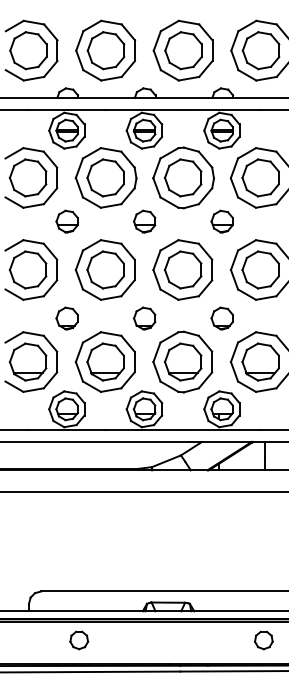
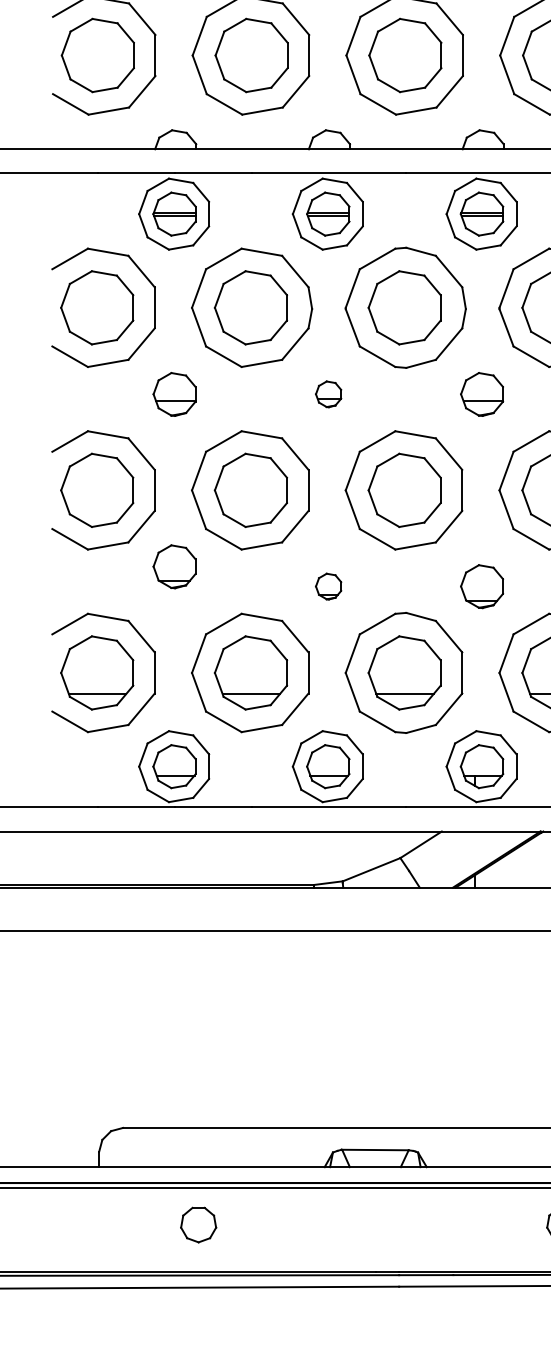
part: (144, 221) -> (328, 394), size x0.6
part: (66, 318) -> (173, 566), moved
part: (144, 318) -> (328, 586), size x0.6

